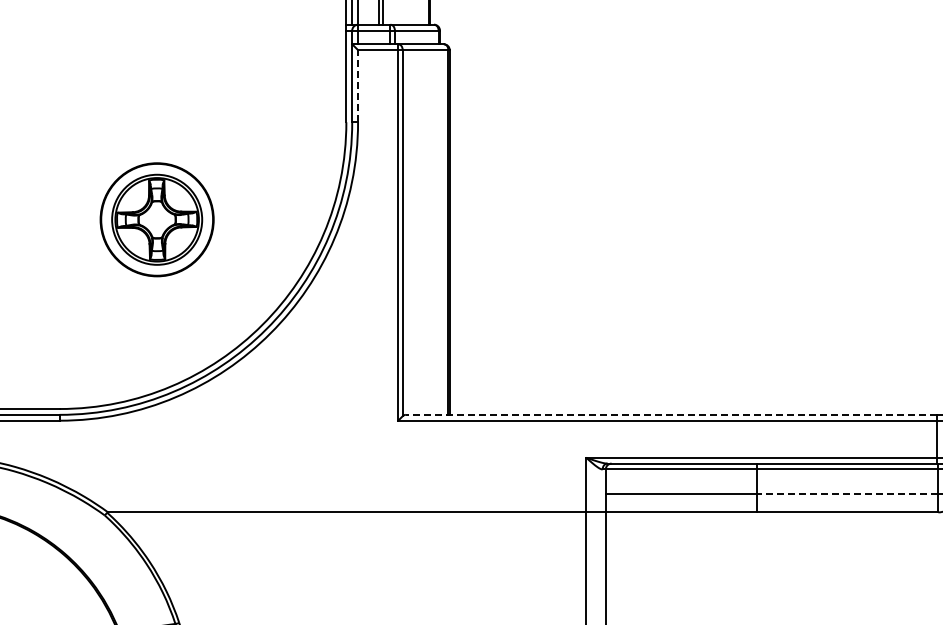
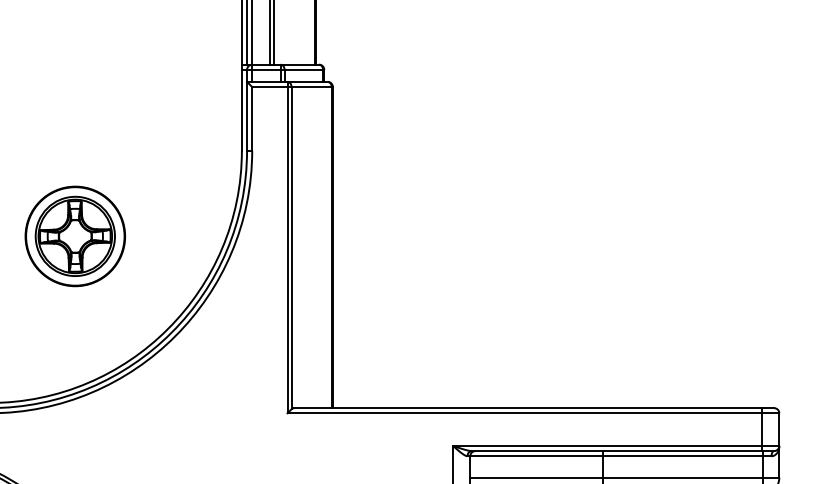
line: (358, 85) -> (252, 118), dashed -> solid
line: (671, 414) -> (528, 407), dashed -> solid
line: (847, 493) -> (683, 477), dashed -> solid

